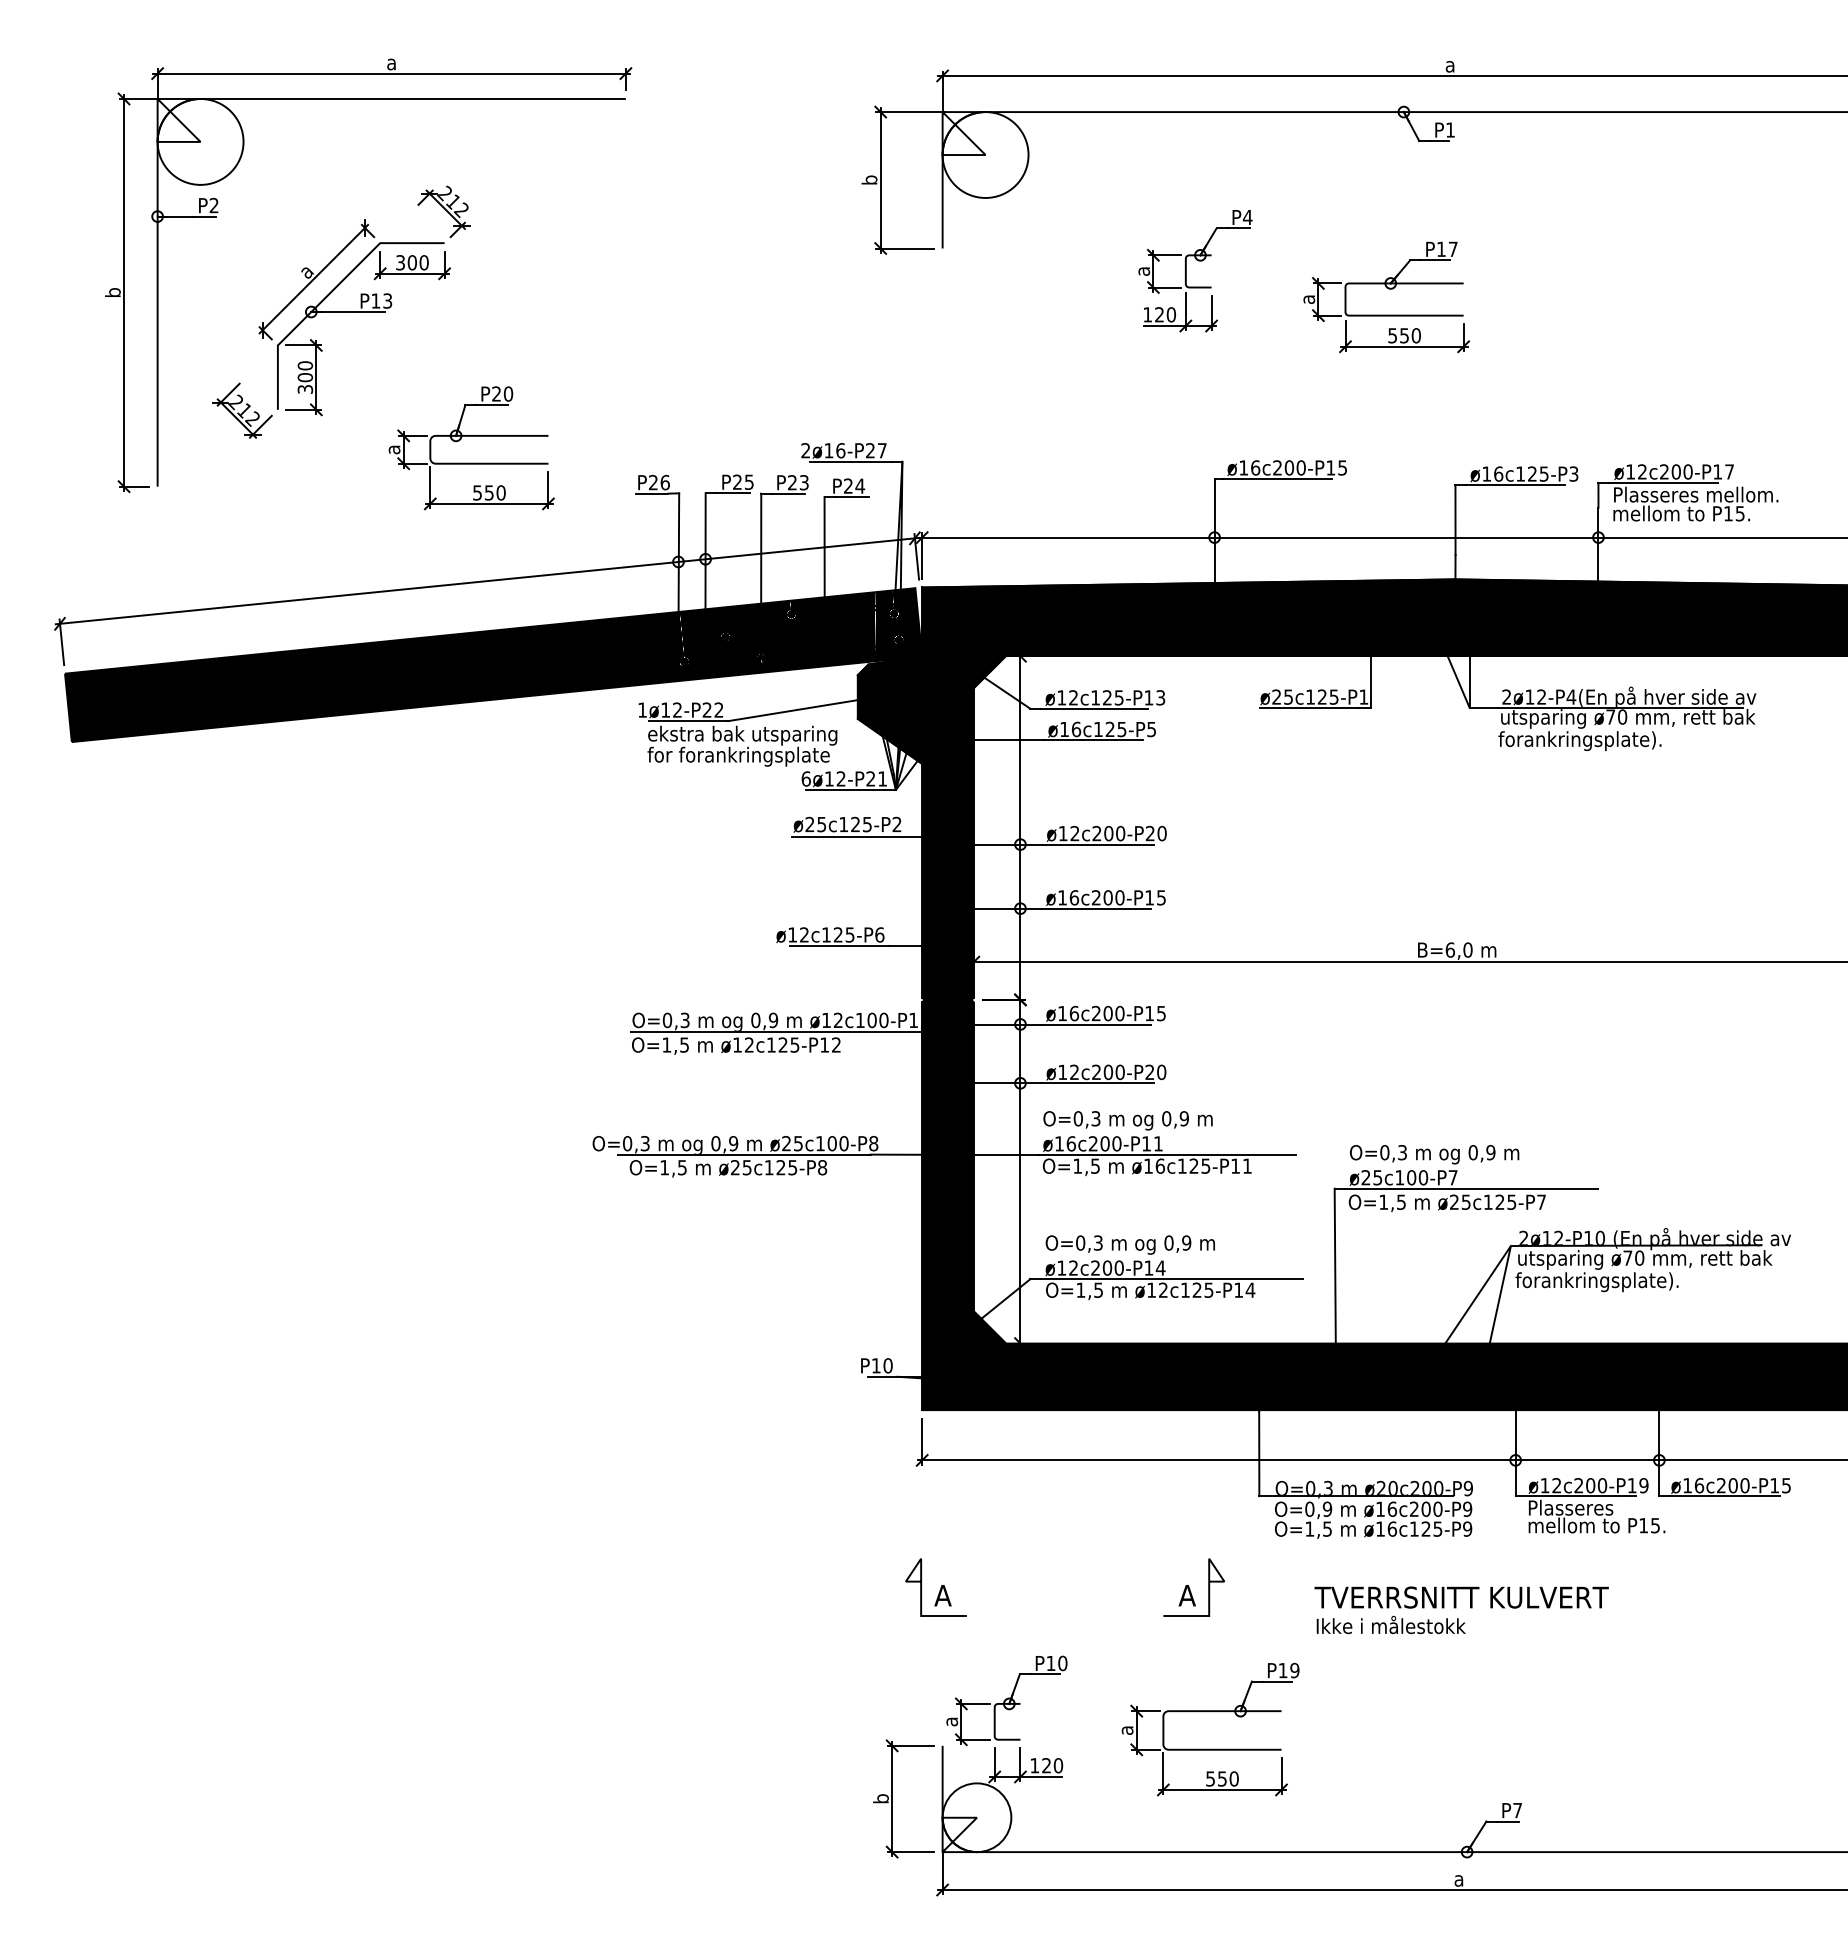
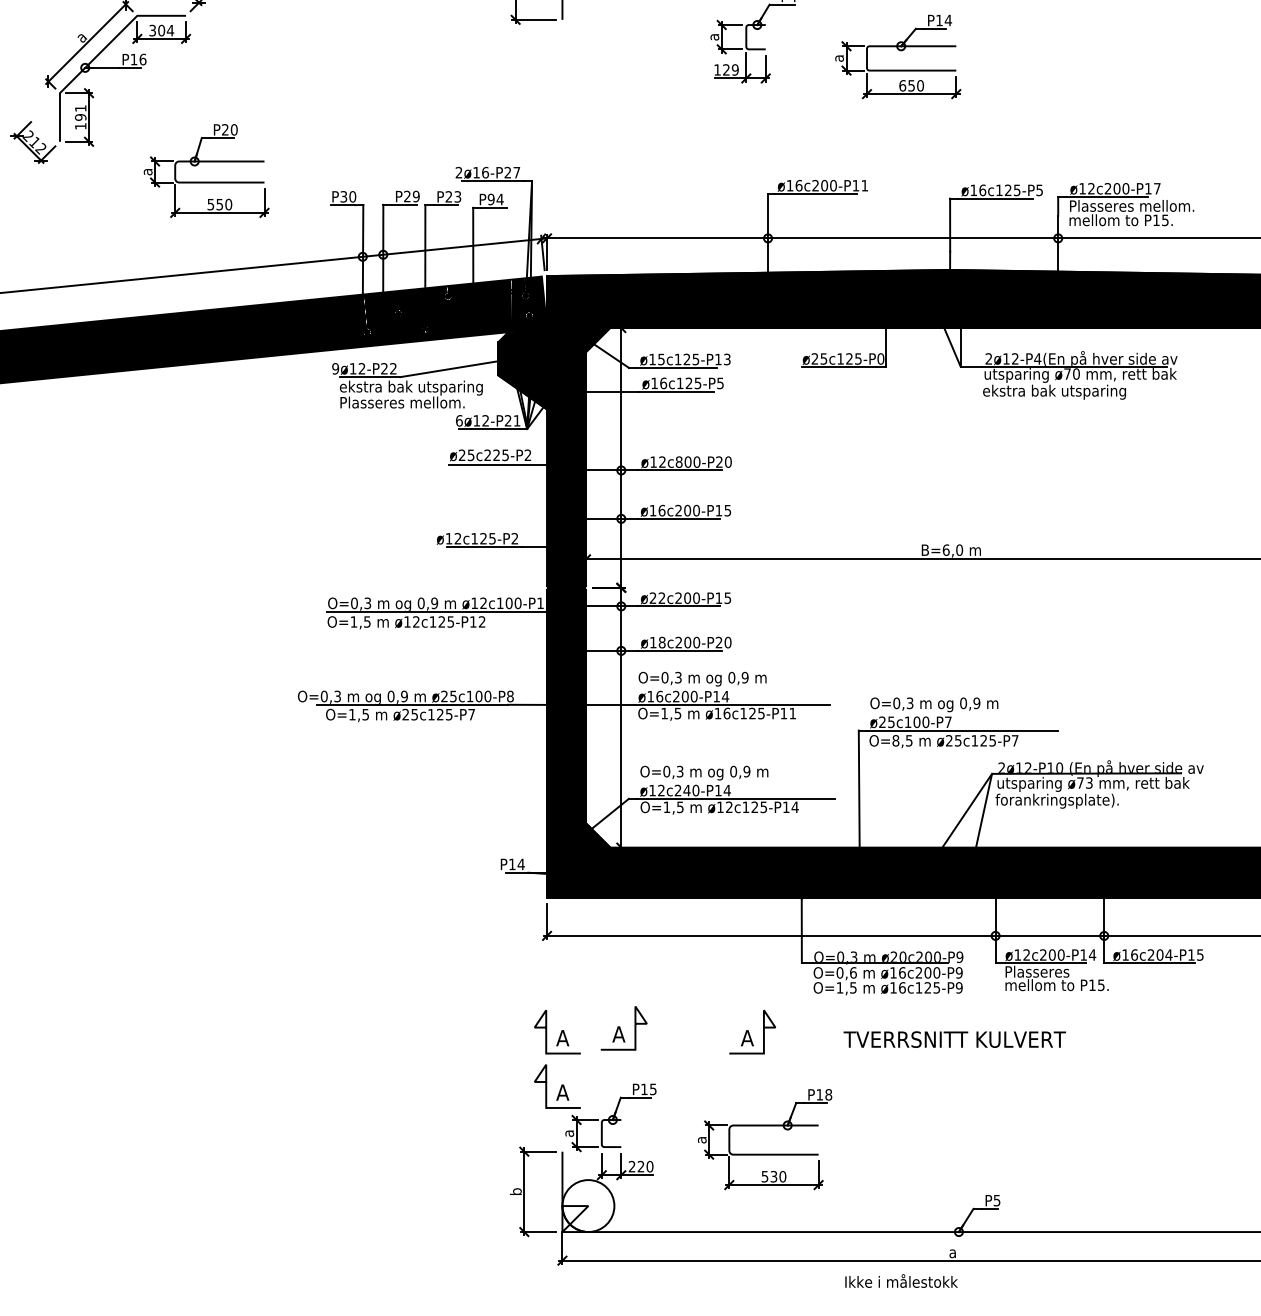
text: (1453, 248) -> (948, 19), P17 -> P14
text: (423, 262) -> (170, 30), 300 -> 304
text: (387, 300) -> (142, 59), P13 -> P16
text: (1170, 314) -> (734, 69), 120 -> 129
text: (1392, 335) -> (902, 85), 550 -> 650
text: (305, 377) -> (80, 117), 300 -> 191
text: (1342, 467) -> (864, 185), ø16c200-P15 -> ø16c200-P11
text: (1574, 473) -> (1040, 189), ø16c125-P3 -> ø16c125-P5
text: (748, 481) -> (415, 195), P25 -> P29
text: (659, 482) -> (348, 196), P26 -> P30
text: (847, 485) -> (490, 199), P24 -> P94
text: (1363, 696) -> (880, 358), ø25c125-P1 -> ø25c125-P0
text: (1073, 697) -> (661, 359), ø12c125-P13 -> ø15c125-P13
text: (642, 709) -> (335, 368), 1ø12-P22 -> 9ø12-P22
text: (1593, 741) -> (1054, 392), forankringsplate). -> ekstra bak utsparing
text: (738, 756) -> (408, 403), for forankringsplate -> Plasseres mellom.
text: (843, 823) -> (487, 454), ø25c125-P2 -> ø25c225-P2
text: (1096, 833) -> (678, 462), ø12c200-P20 -> ø12c800-P20
text: (879, 934) -> (514, 538), ø12c125-P6 -> ø12c125-P2
text: (1068, 1013) -> (657, 598), ø16c200-P15 -> ø22c200-P15
text: (1074, 1072) -> (662, 642), ø12c200-P20 -> ø18c200-P20
text: (1158, 1143) -> (725, 696), ø16c200-P11 -> ø16c200-P14
text: (822, 1167) -> (471, 714), ø25c125-P8 -> ø25c125-P7
text: (1383, 1201) -> (895, 740), O=1,5 -> O=8,5
text: (1639, 1257) -> (1089, 782), ø70 -> ø73
text: (1107, 1267) -> (687, 790), ø12c200-P14 -> ø12c240-P14
text: (887, 1365) -> (520, 864), P10 -> P14
text: (1643, 1485) -> (1092, 954), ø12c200-P19 -> ø12c200-P14
text: (1744, 1485) -> (1168, 954), ø16c200-P15 -> ø16c204-P15
text: (1327, 1508) -> (853, 972), O=0,9 -> O=0,6
part: (1038, 1582) -> (634, 1028), added
text: (1390, 1624) -> (901, 1280), moved
part: (921, 1659) -> (546, 1086), added
text: (1062, 1663) -> (653, 1089), P10 -> P15
text: (1294, 1670) -> (828, 1094), P19 -> P18
text: (1034, 1765) -> (631, 1166), 120 -> 220
text: (1222, 1778) -> (774, 1176), 550 -> 530
text: (1517, 1810) -> (997, 1200), P7 -> P5

